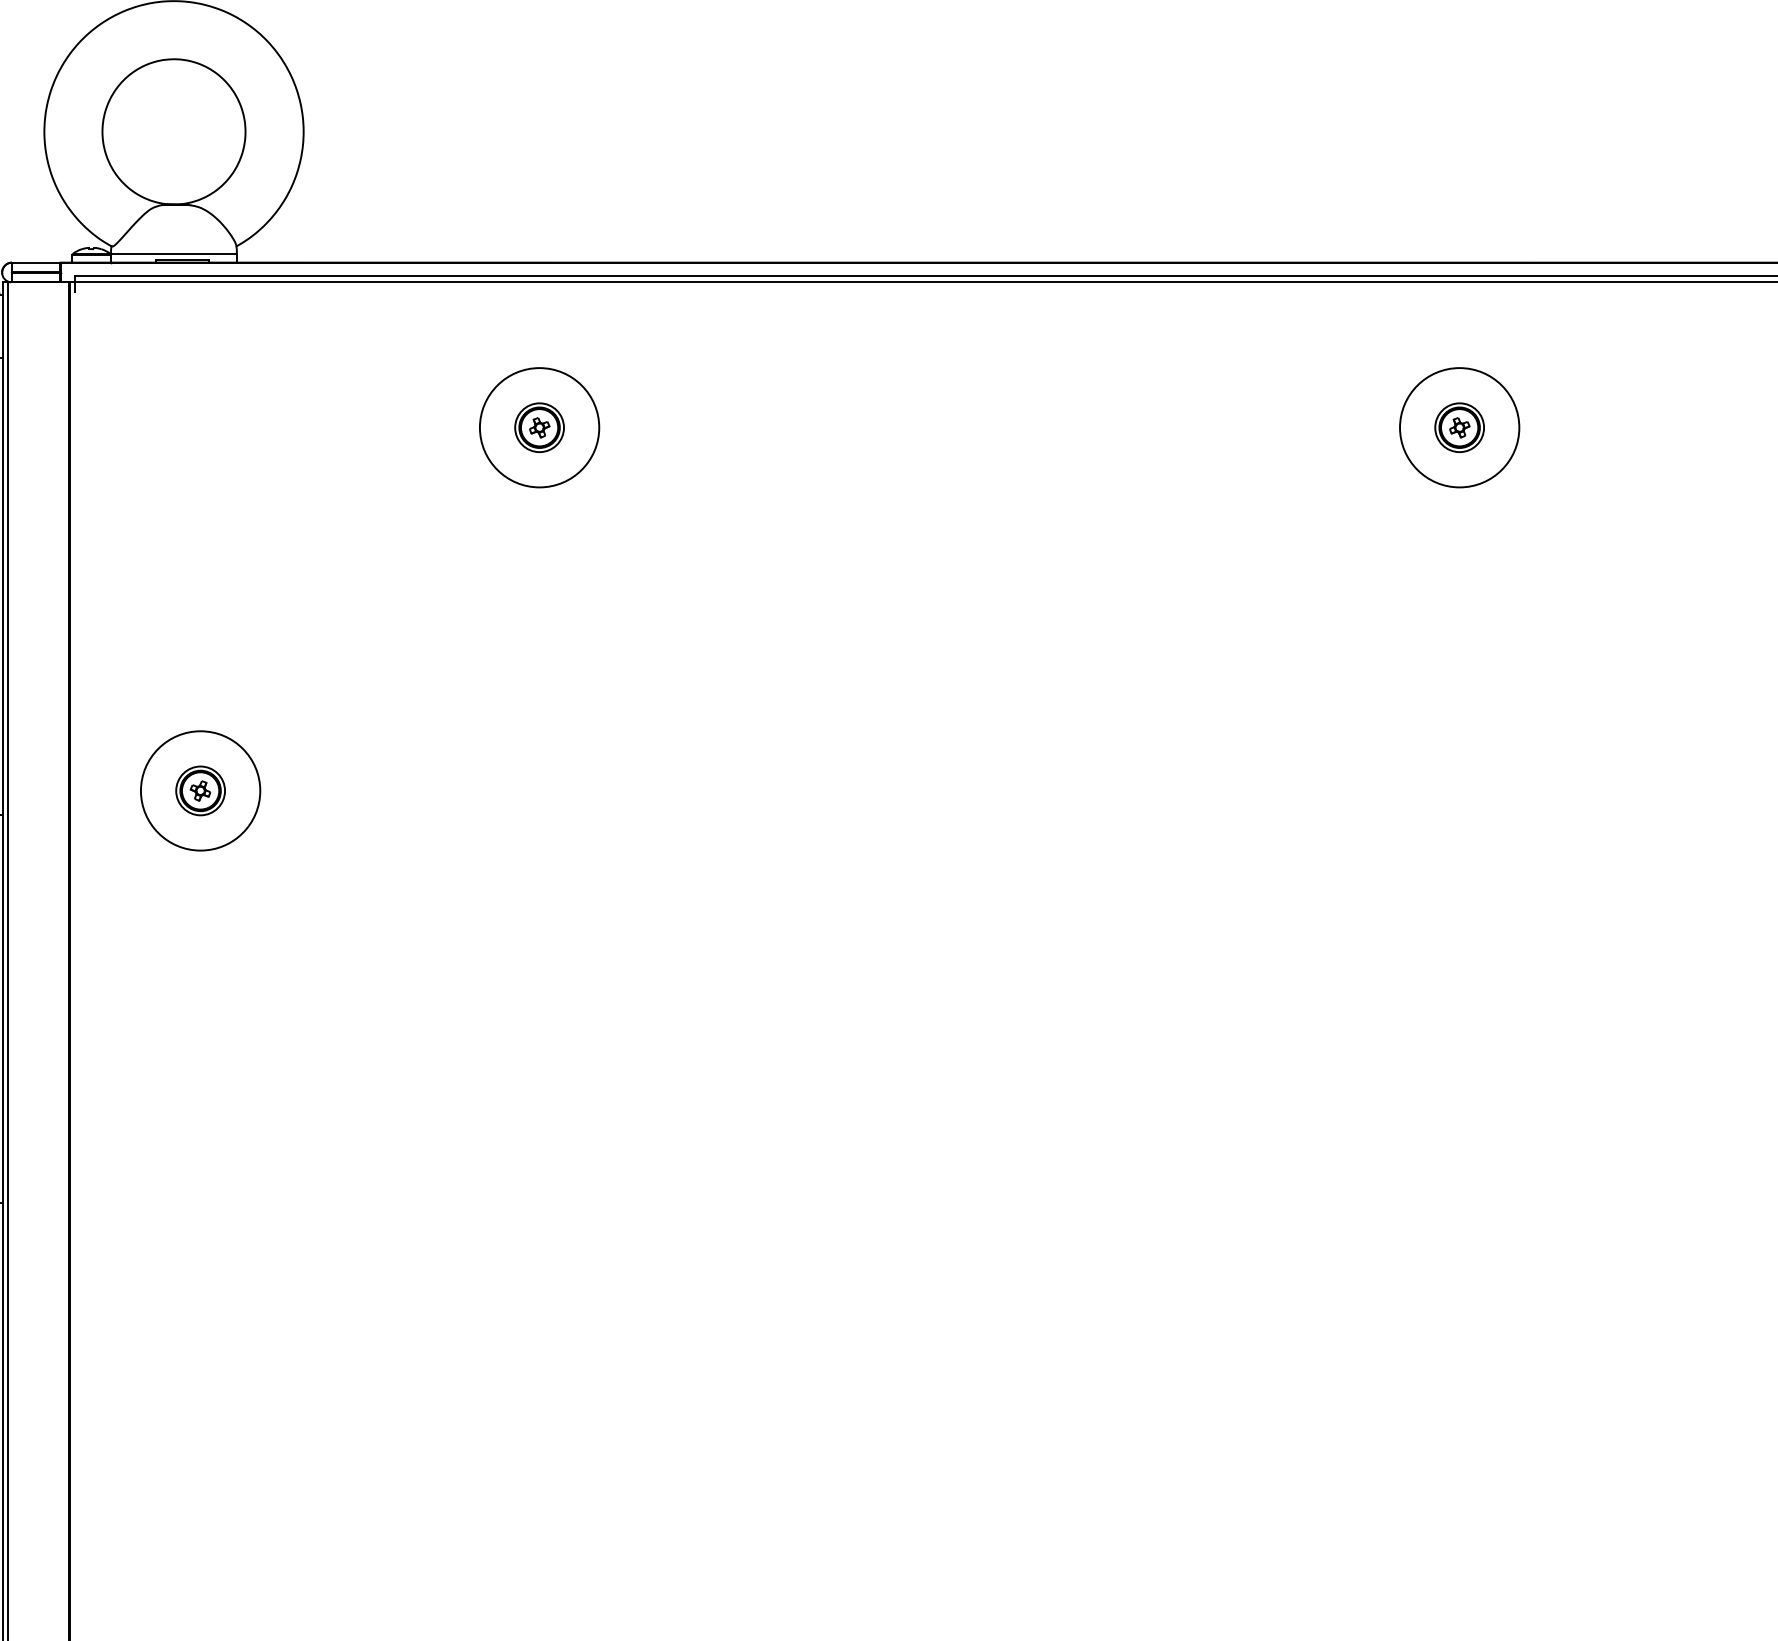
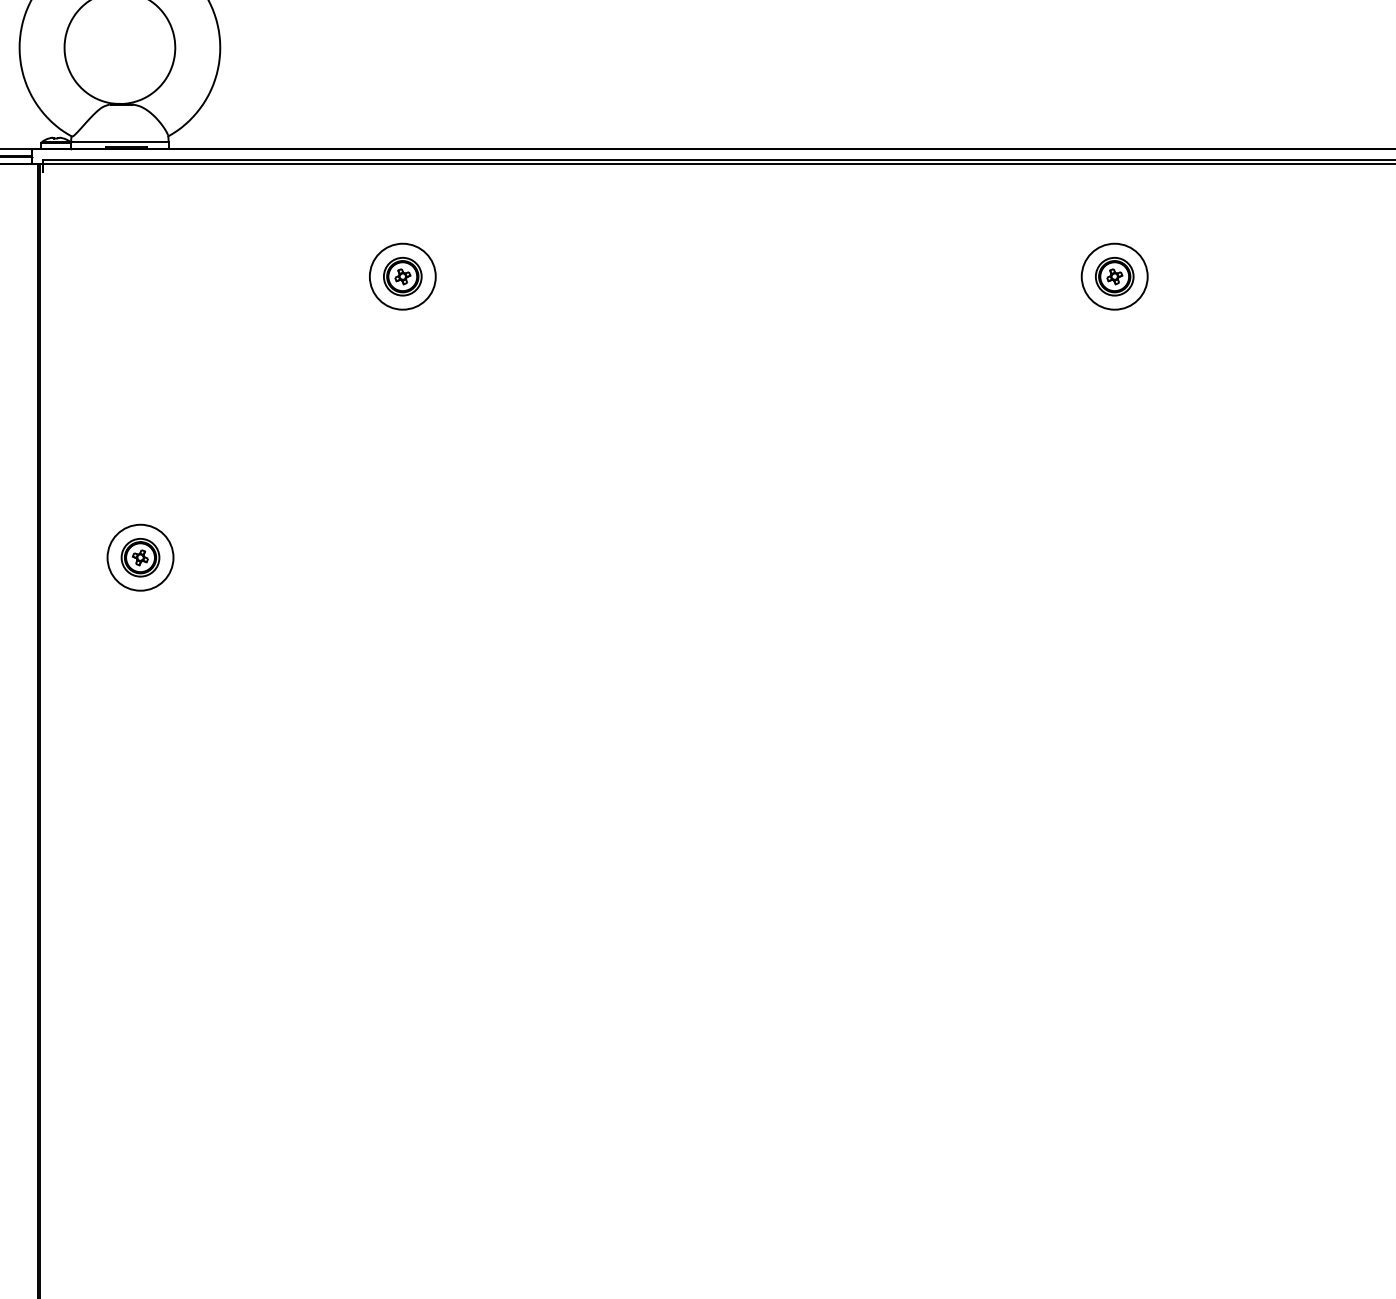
circle: (539, 427) -> (402, 276), size x0.71
circle: (1459, 427) -> (1114, 276), size x0.71
circle: (200, 790) -> (140, 557), size x0.71

